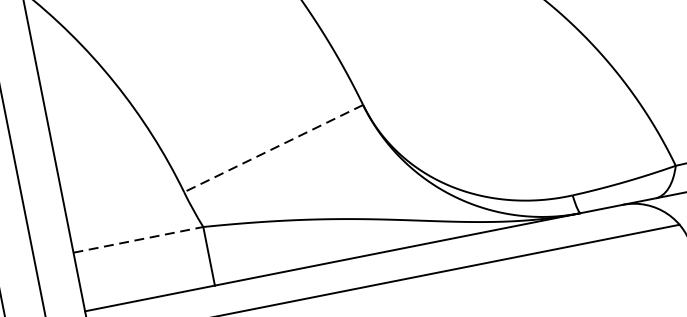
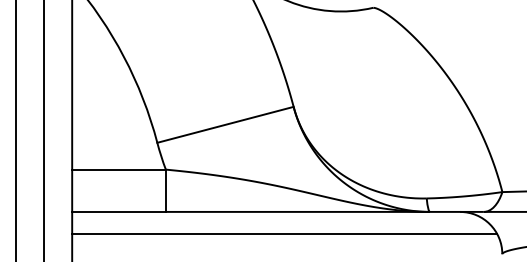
line: (273, 148) -> (225, 124), dashed -> solid
line: (139, 239) -> (119, 169), dashed -> solid

